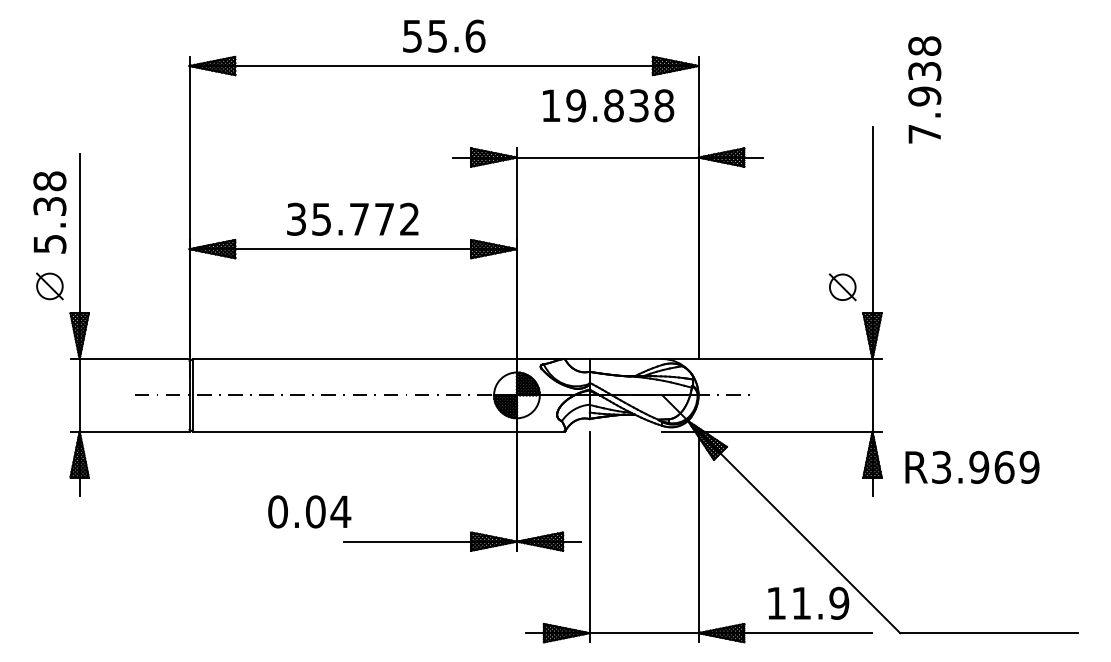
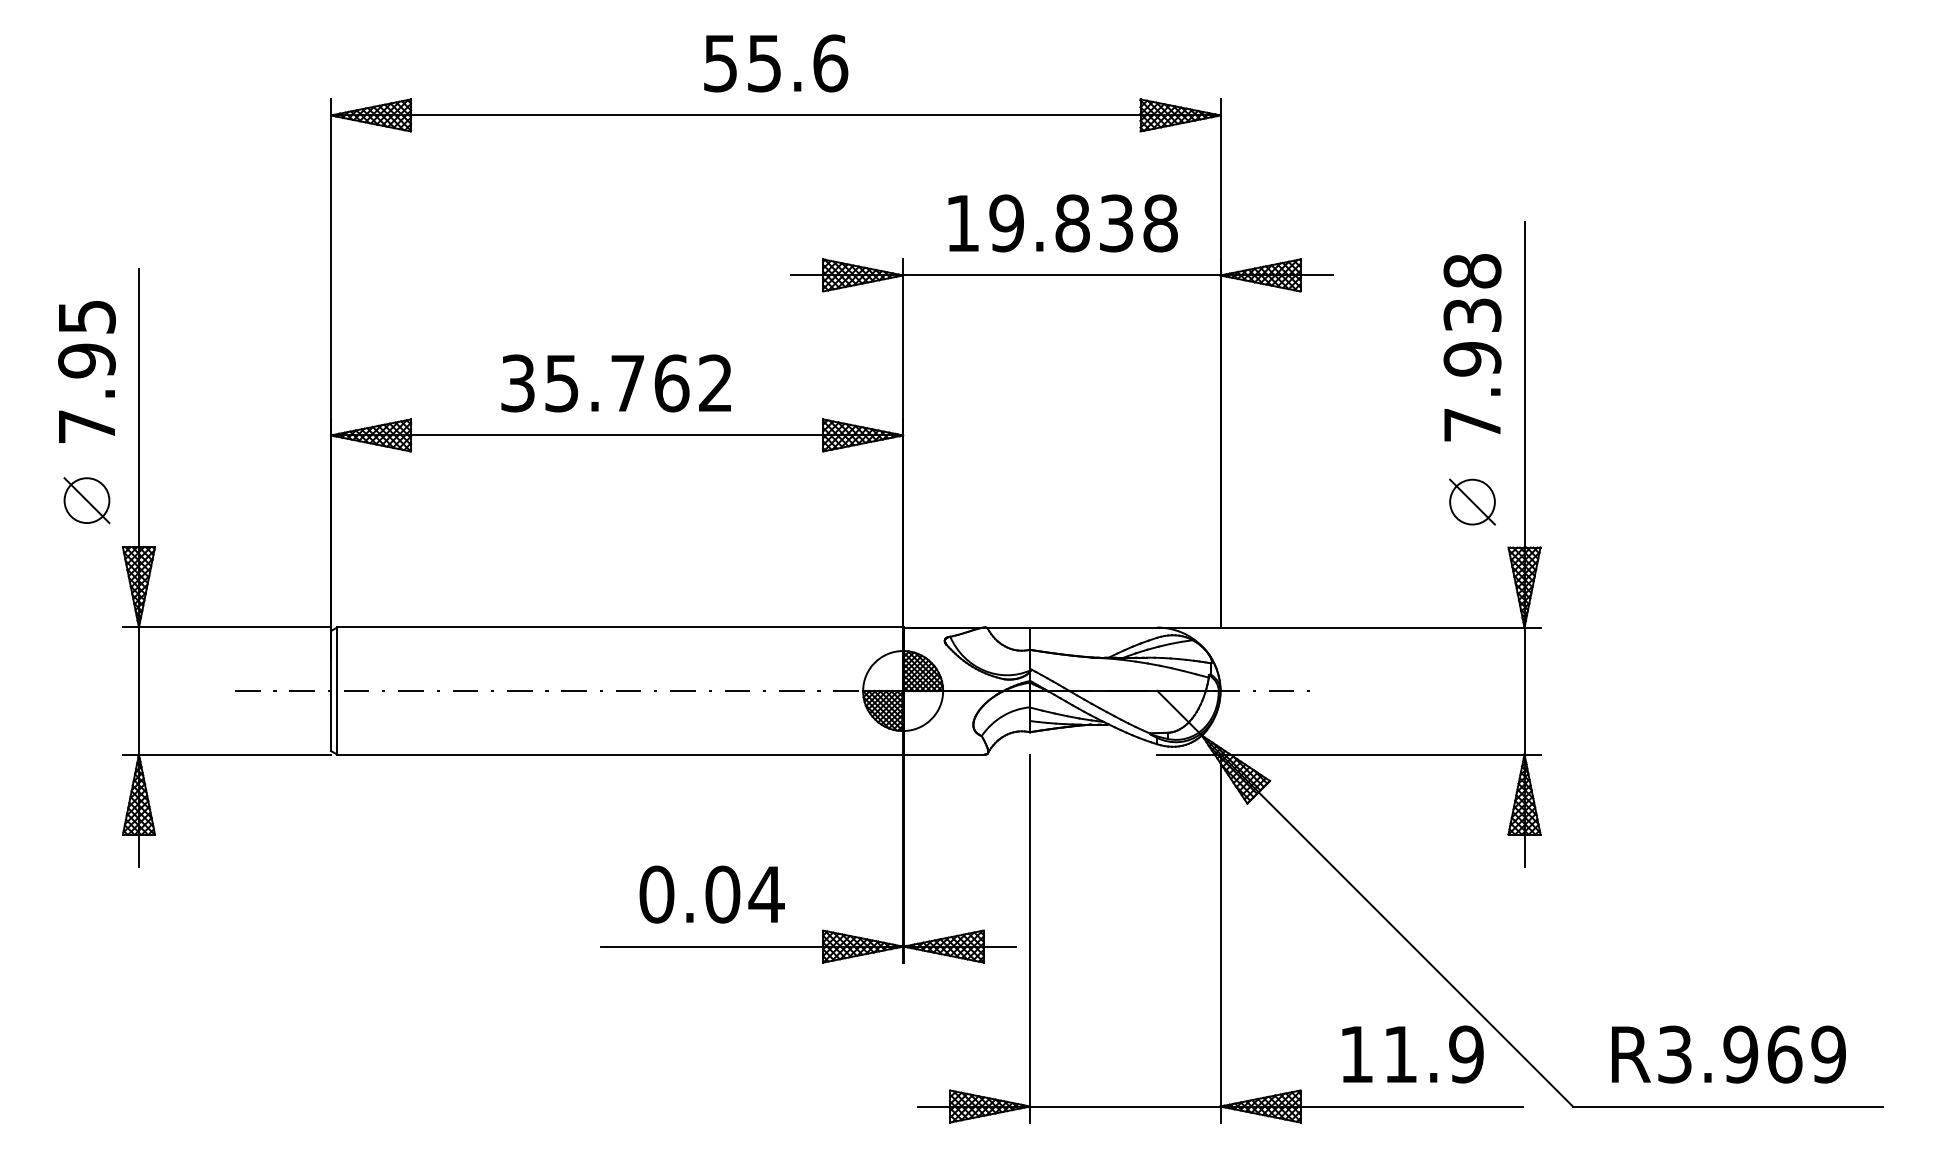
text: (924, 89) -> (1472, 346), moved
text: (608, 105) -> (1063, 222), moved
text: (49, 212) -> (86, 371), 5.38 -> 7.95
text: (384, 218) -> (671, 381), 35.772 -> 35.762
text: (972, 466) -> (1728, 1052), moved
text: (309, 511) -> (711, 893), moved

